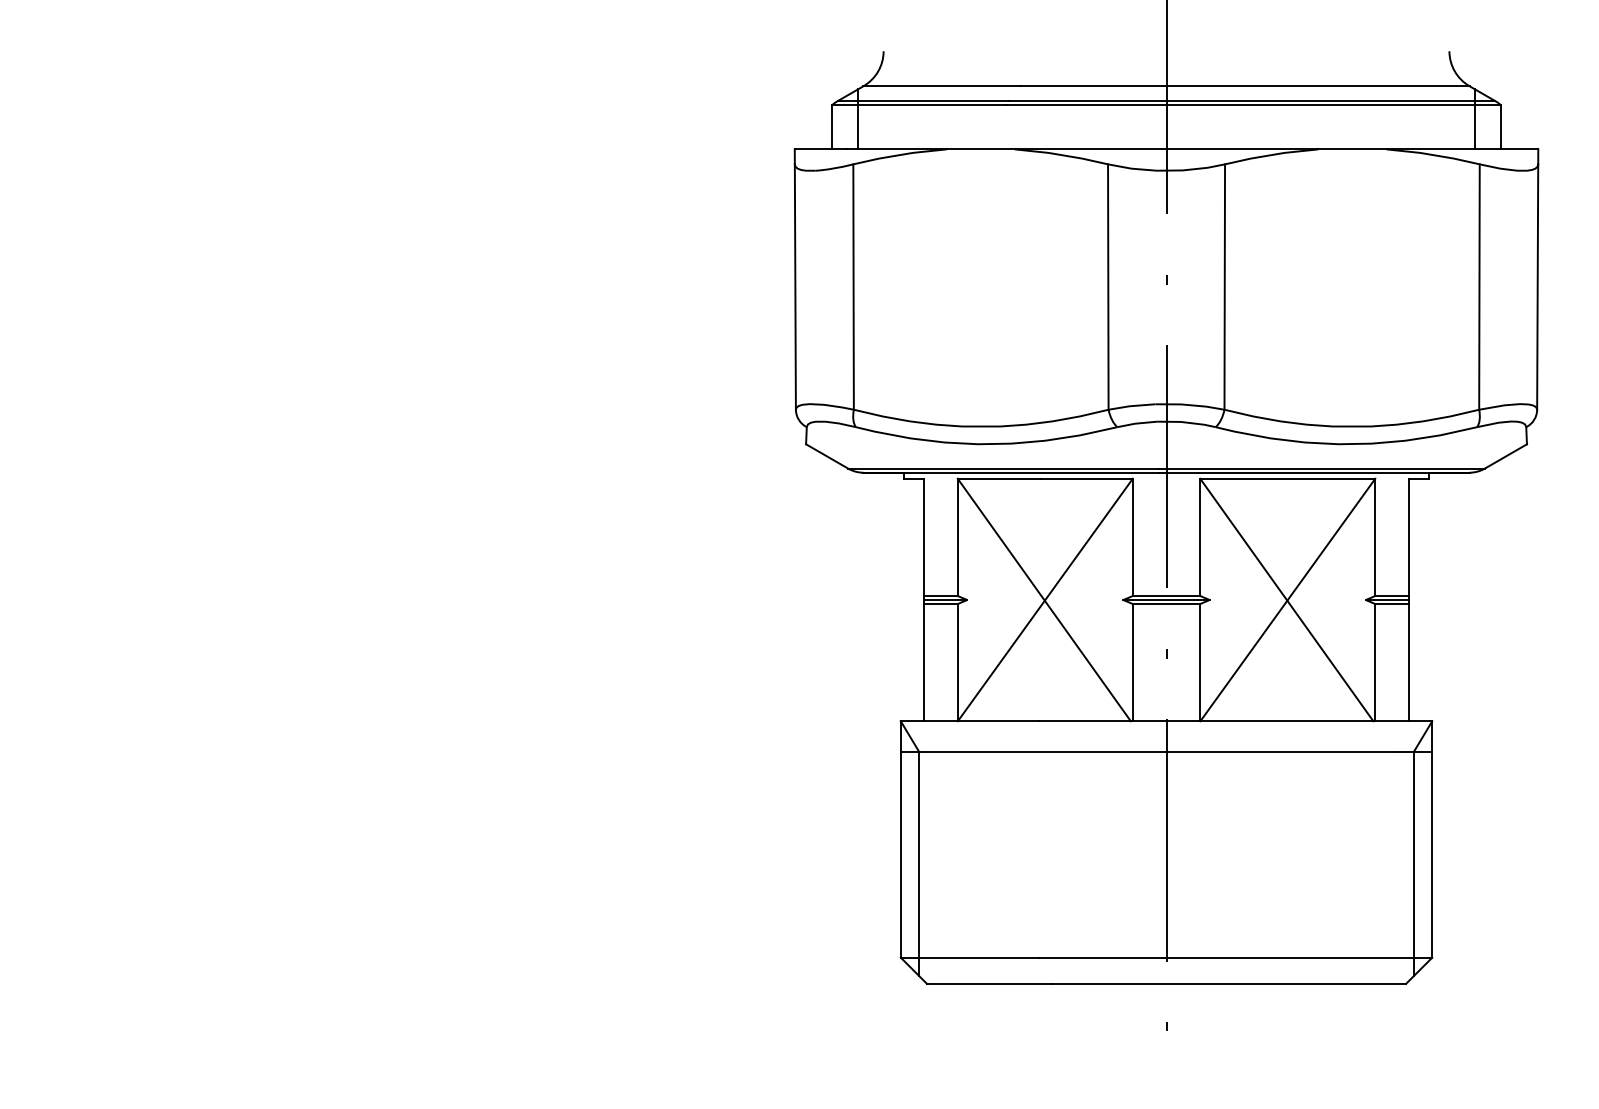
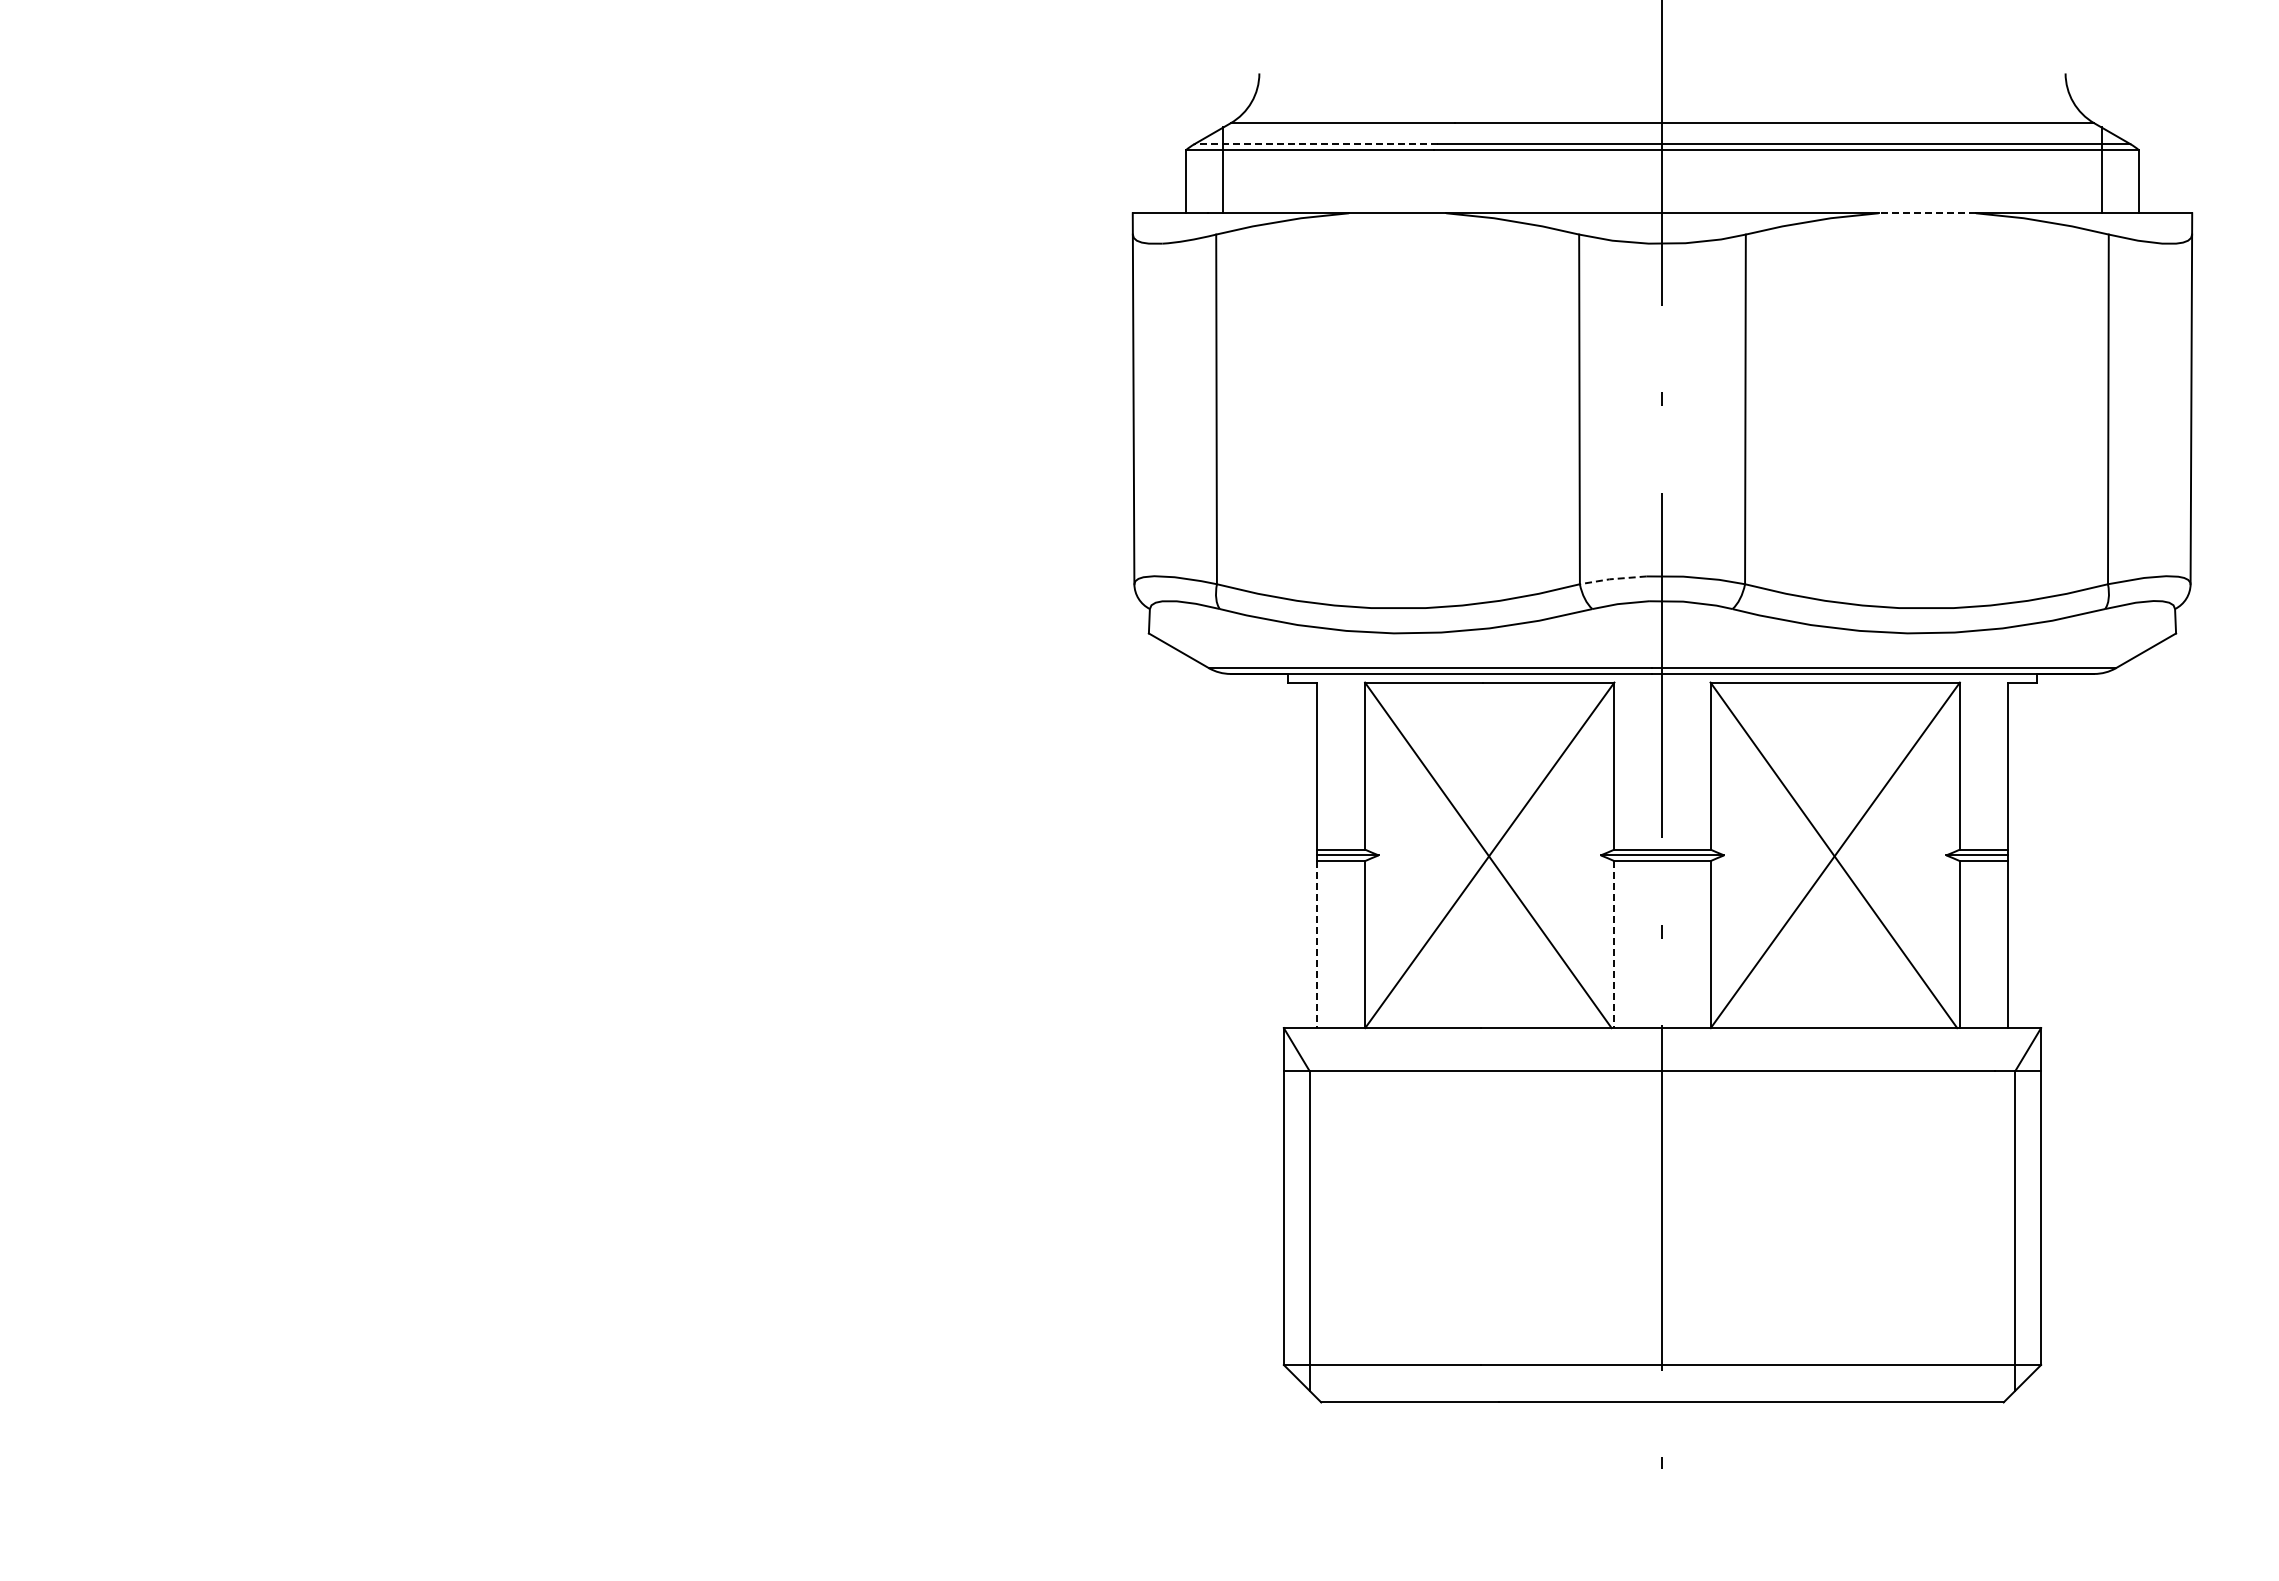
line: (923, 101) -> (1316, 144), solid -> dashed
line: (1352, 149) -> (1927, 213), solid -> dashed
line: (1131, 406) -> (1612, 579), solid -> dashed
line: (923, 662) -> (1316, 944), solid -> dashed
line: (1132, 662) -> (1614, 944), solid -> dashed

